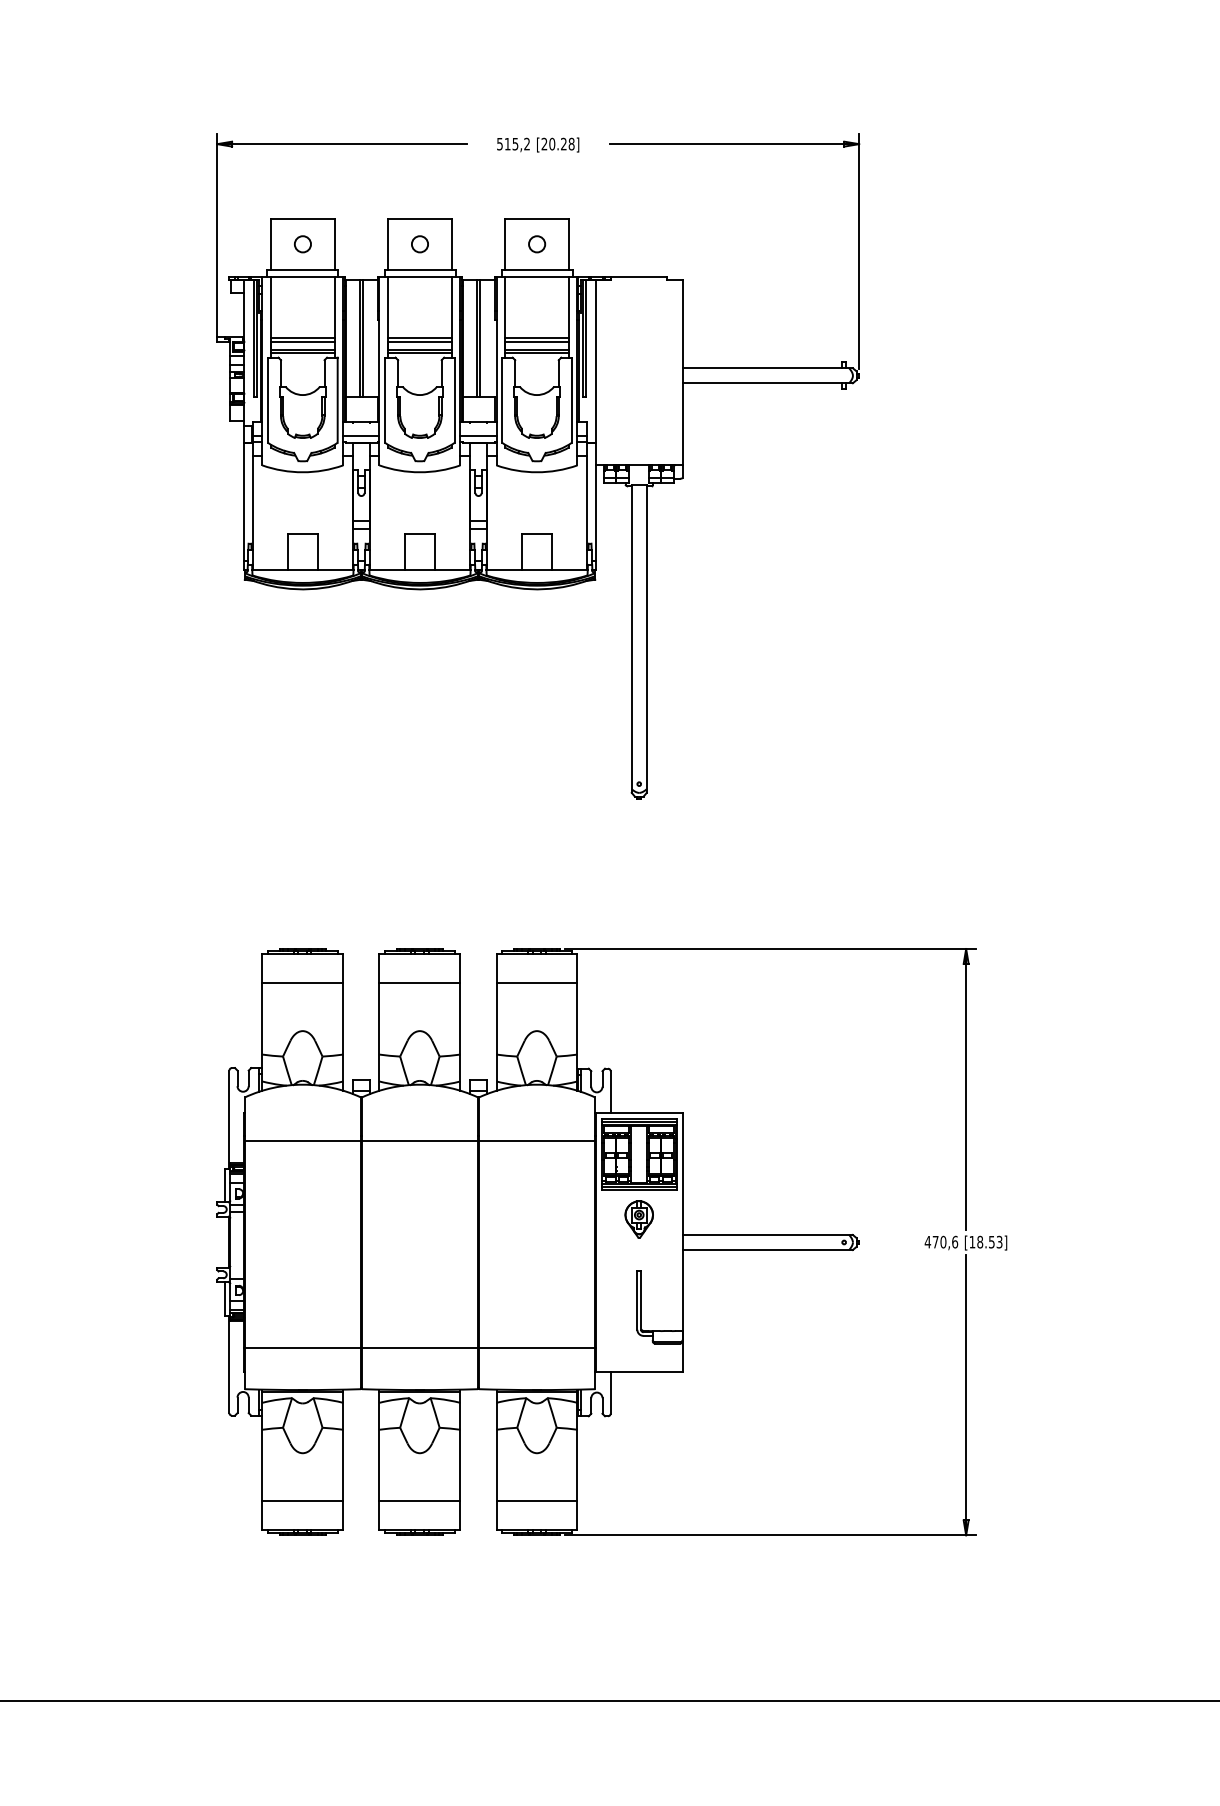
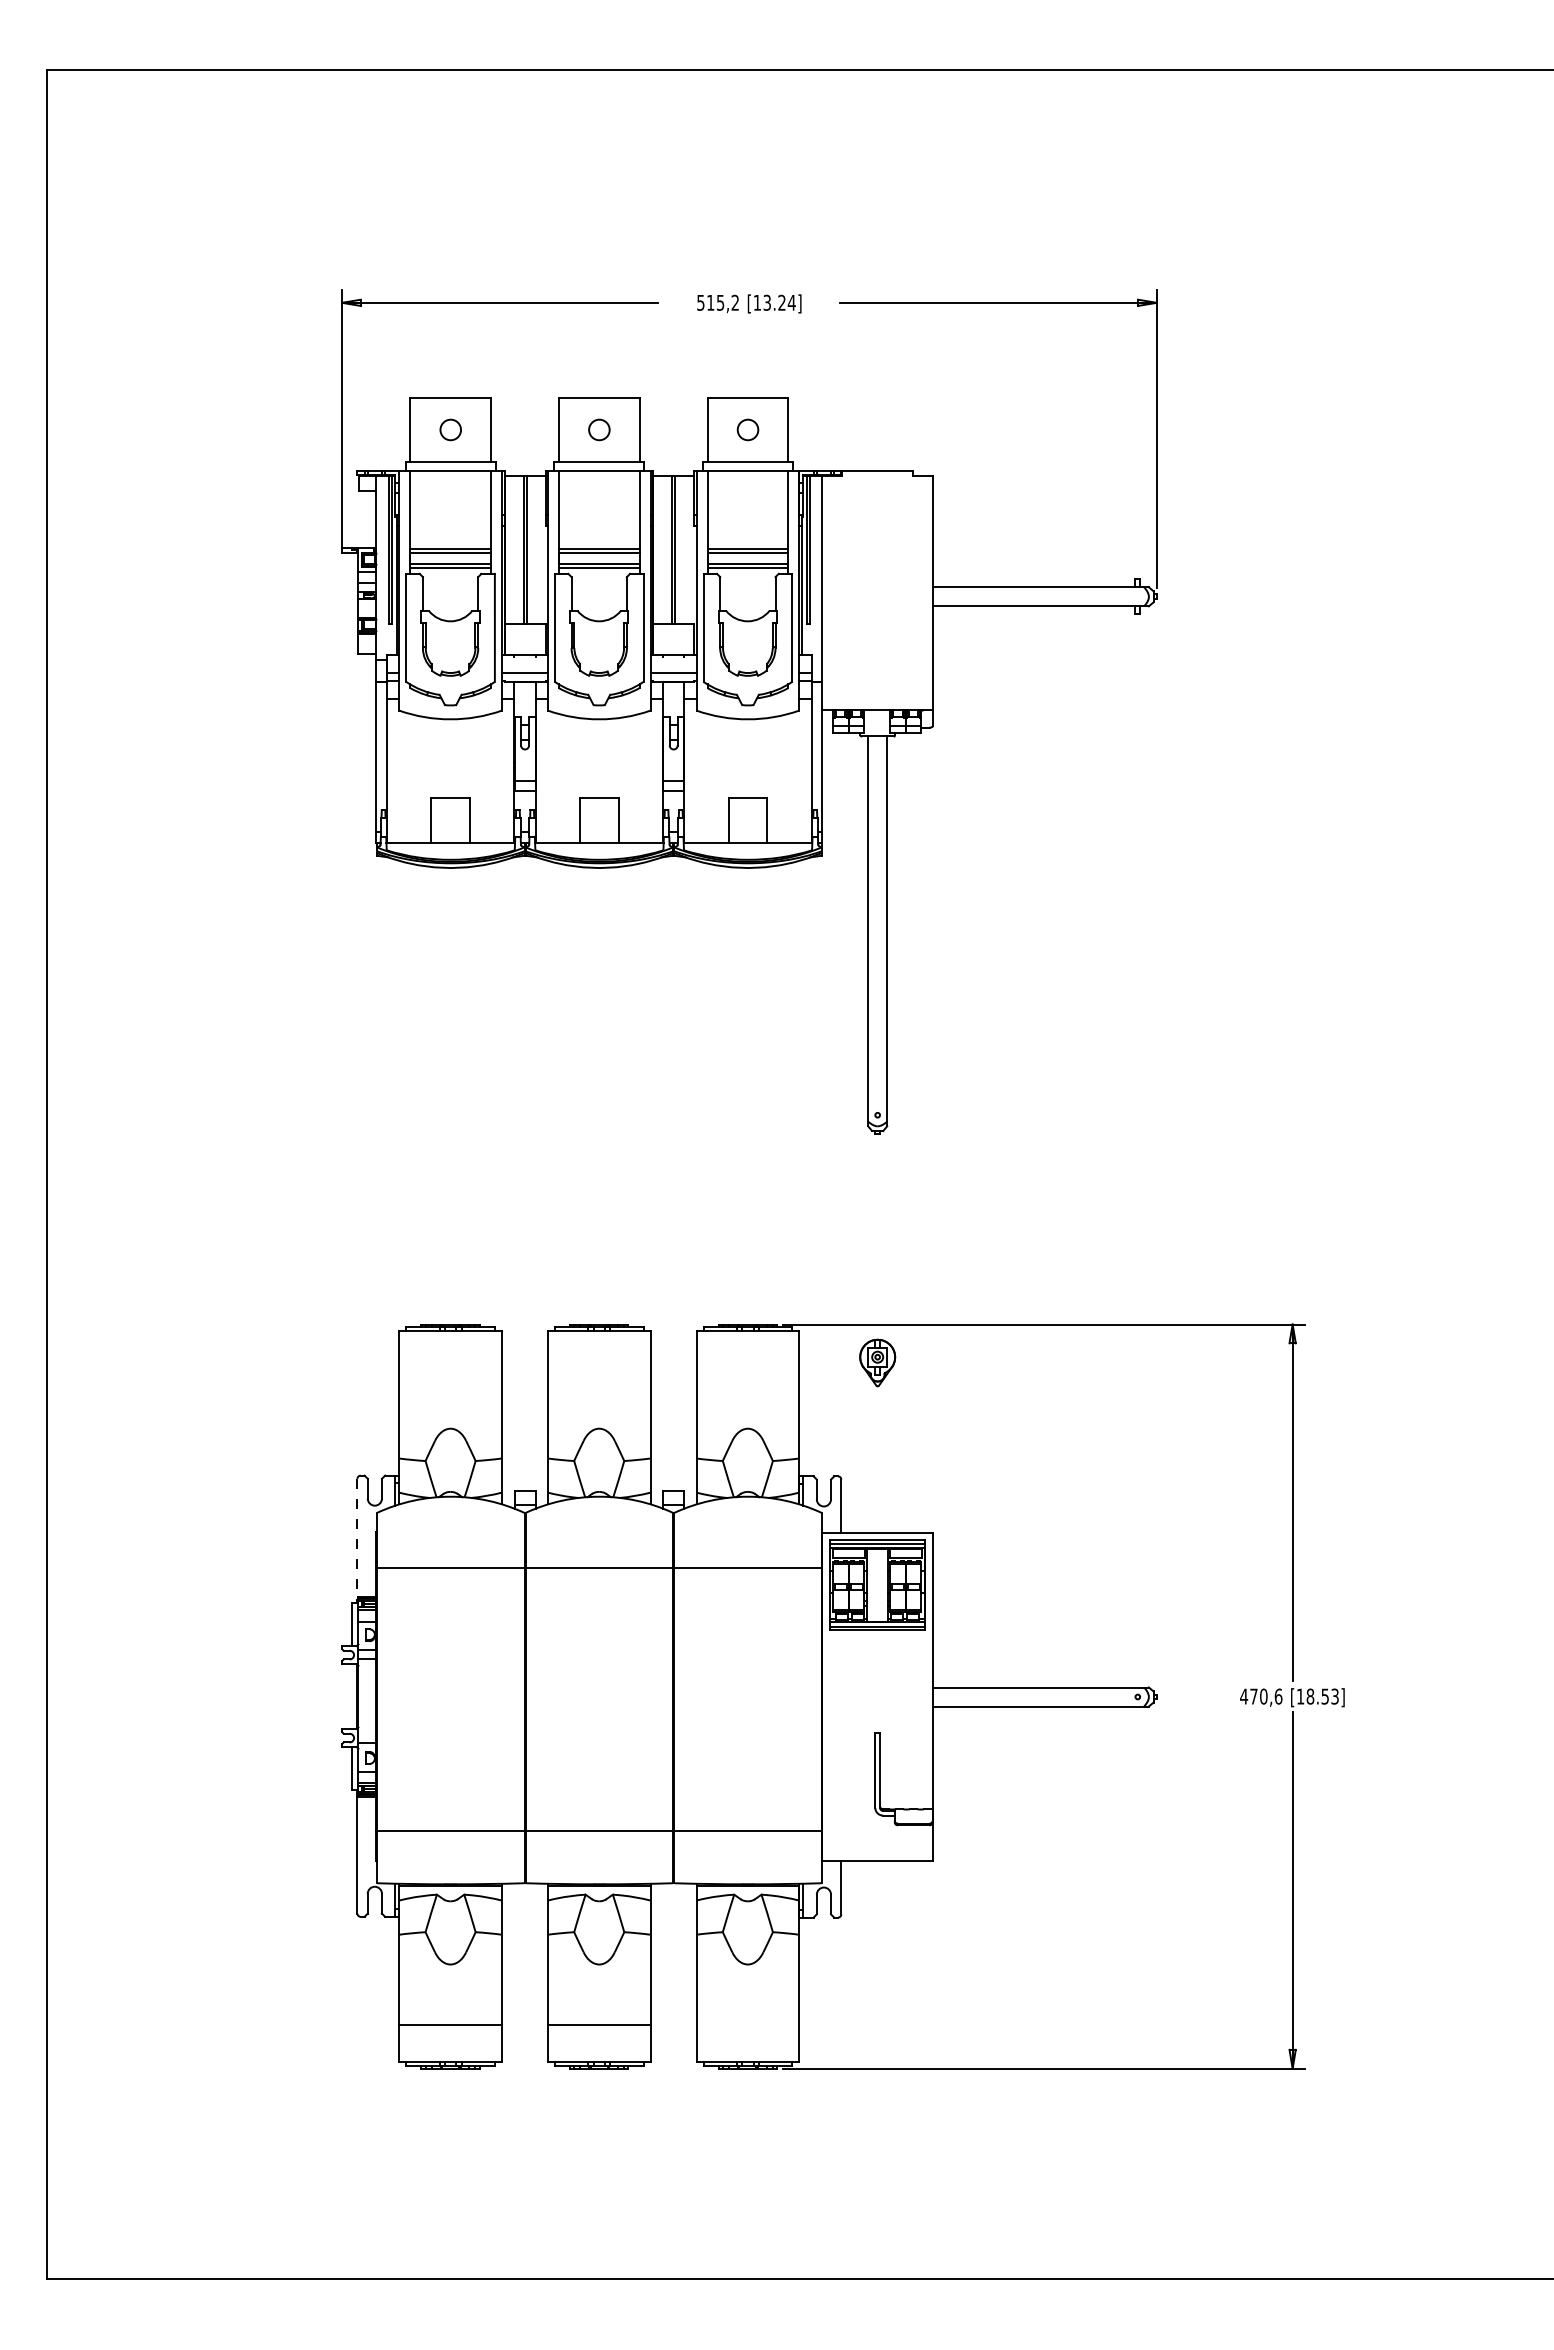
text: (557, 143) -> (774, 302), [20.28] -> [13.24]
line: (302, 983) -> (450, 1368), removed
line: (419, 983) -> (598, 1368), removed
line: (536, 983) -> (747, 1368), removed
line: (229, 1119) -> (357, 1541), solid -> dashed
part: (639, 1219) -> (877, 1362), moved
line: (536, 1501) -> (747, 2025), removed

